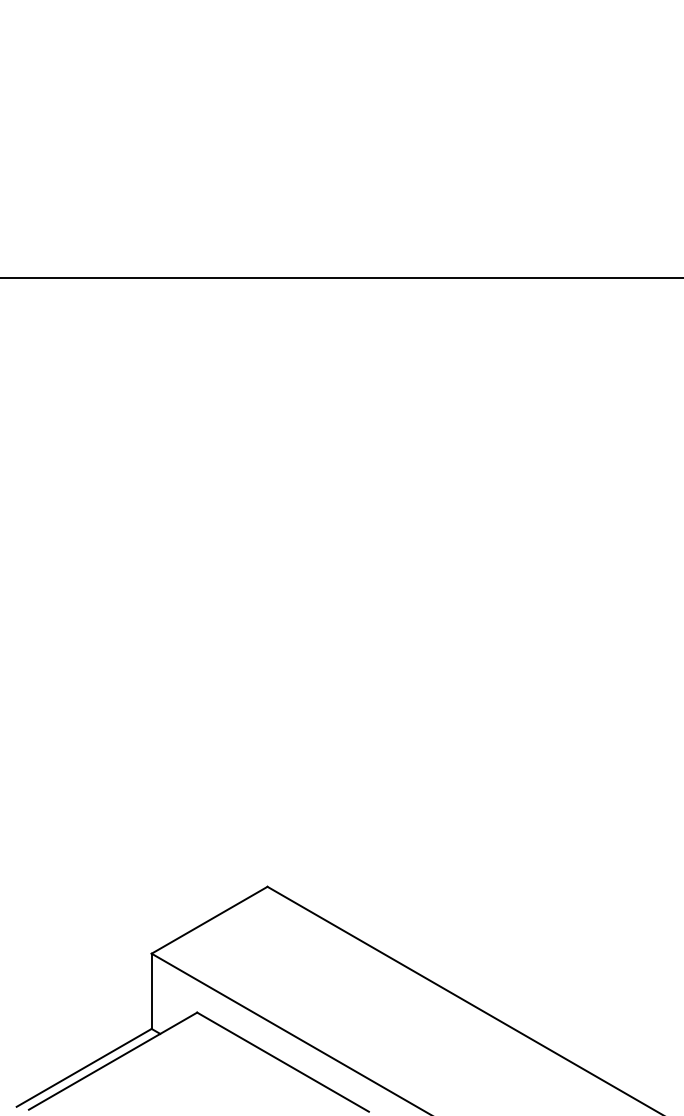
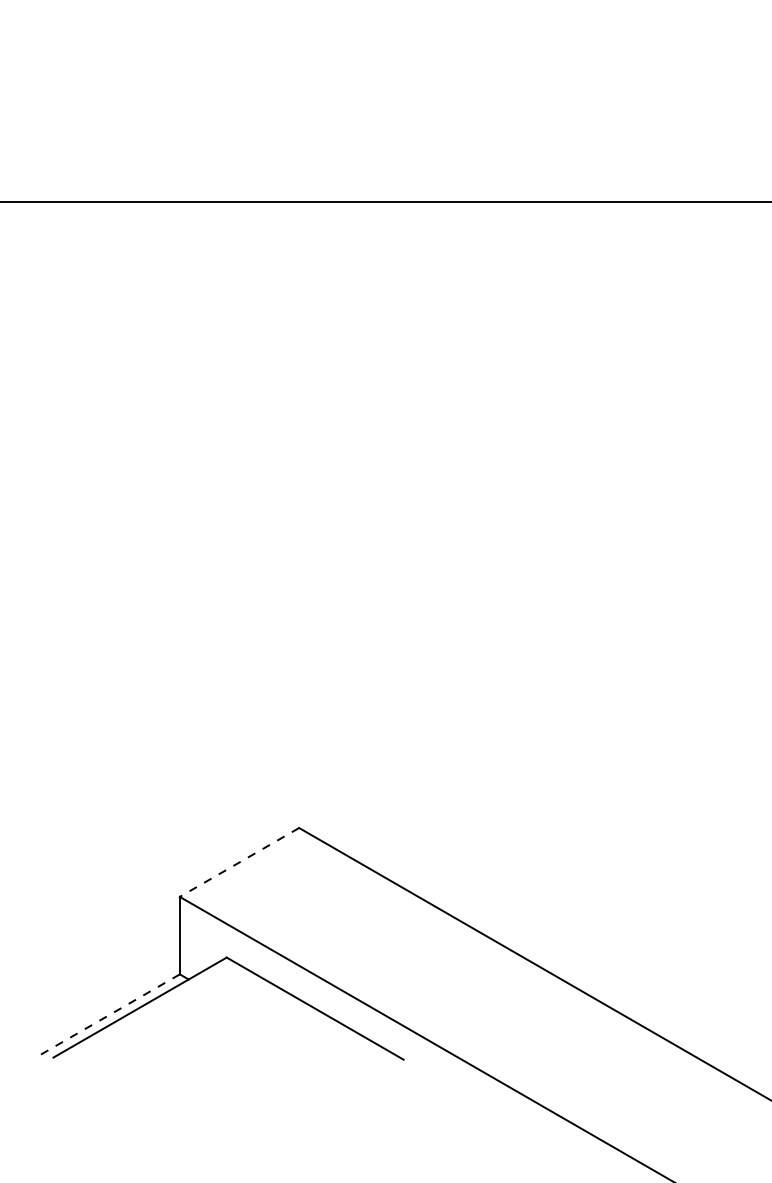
line: (209, 920) -> (239, 862), solid -> dashed
line: (83, 1067) -> (109, 1014), solid -> dashed

